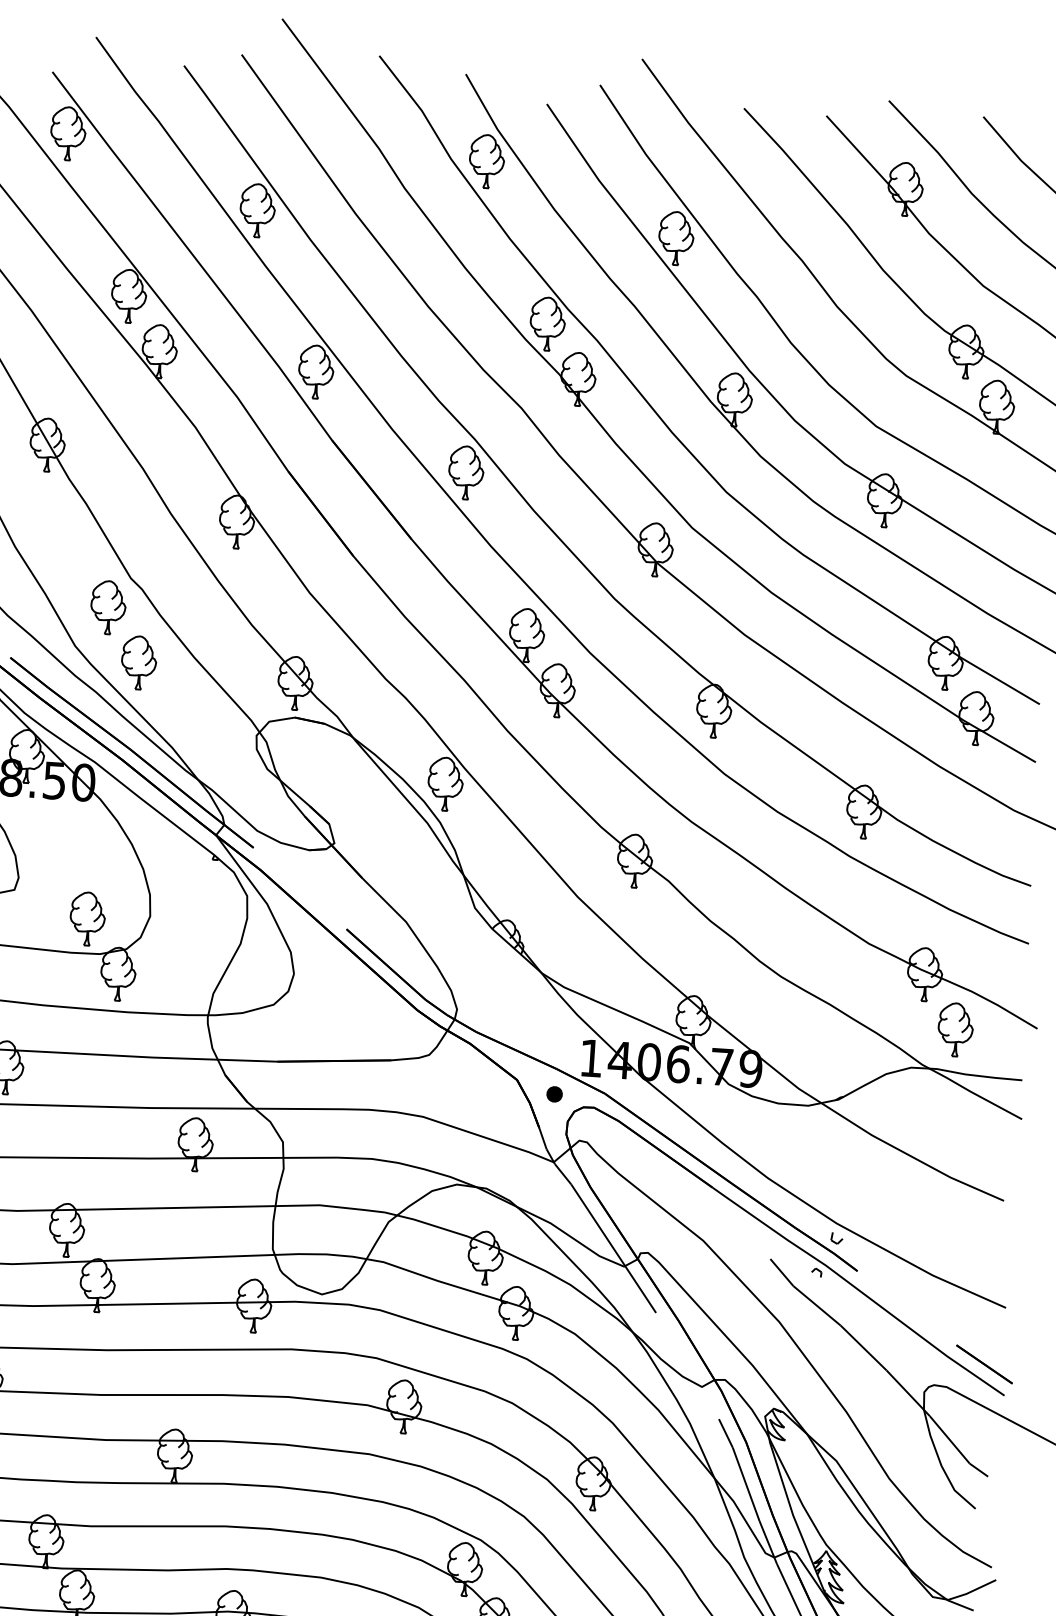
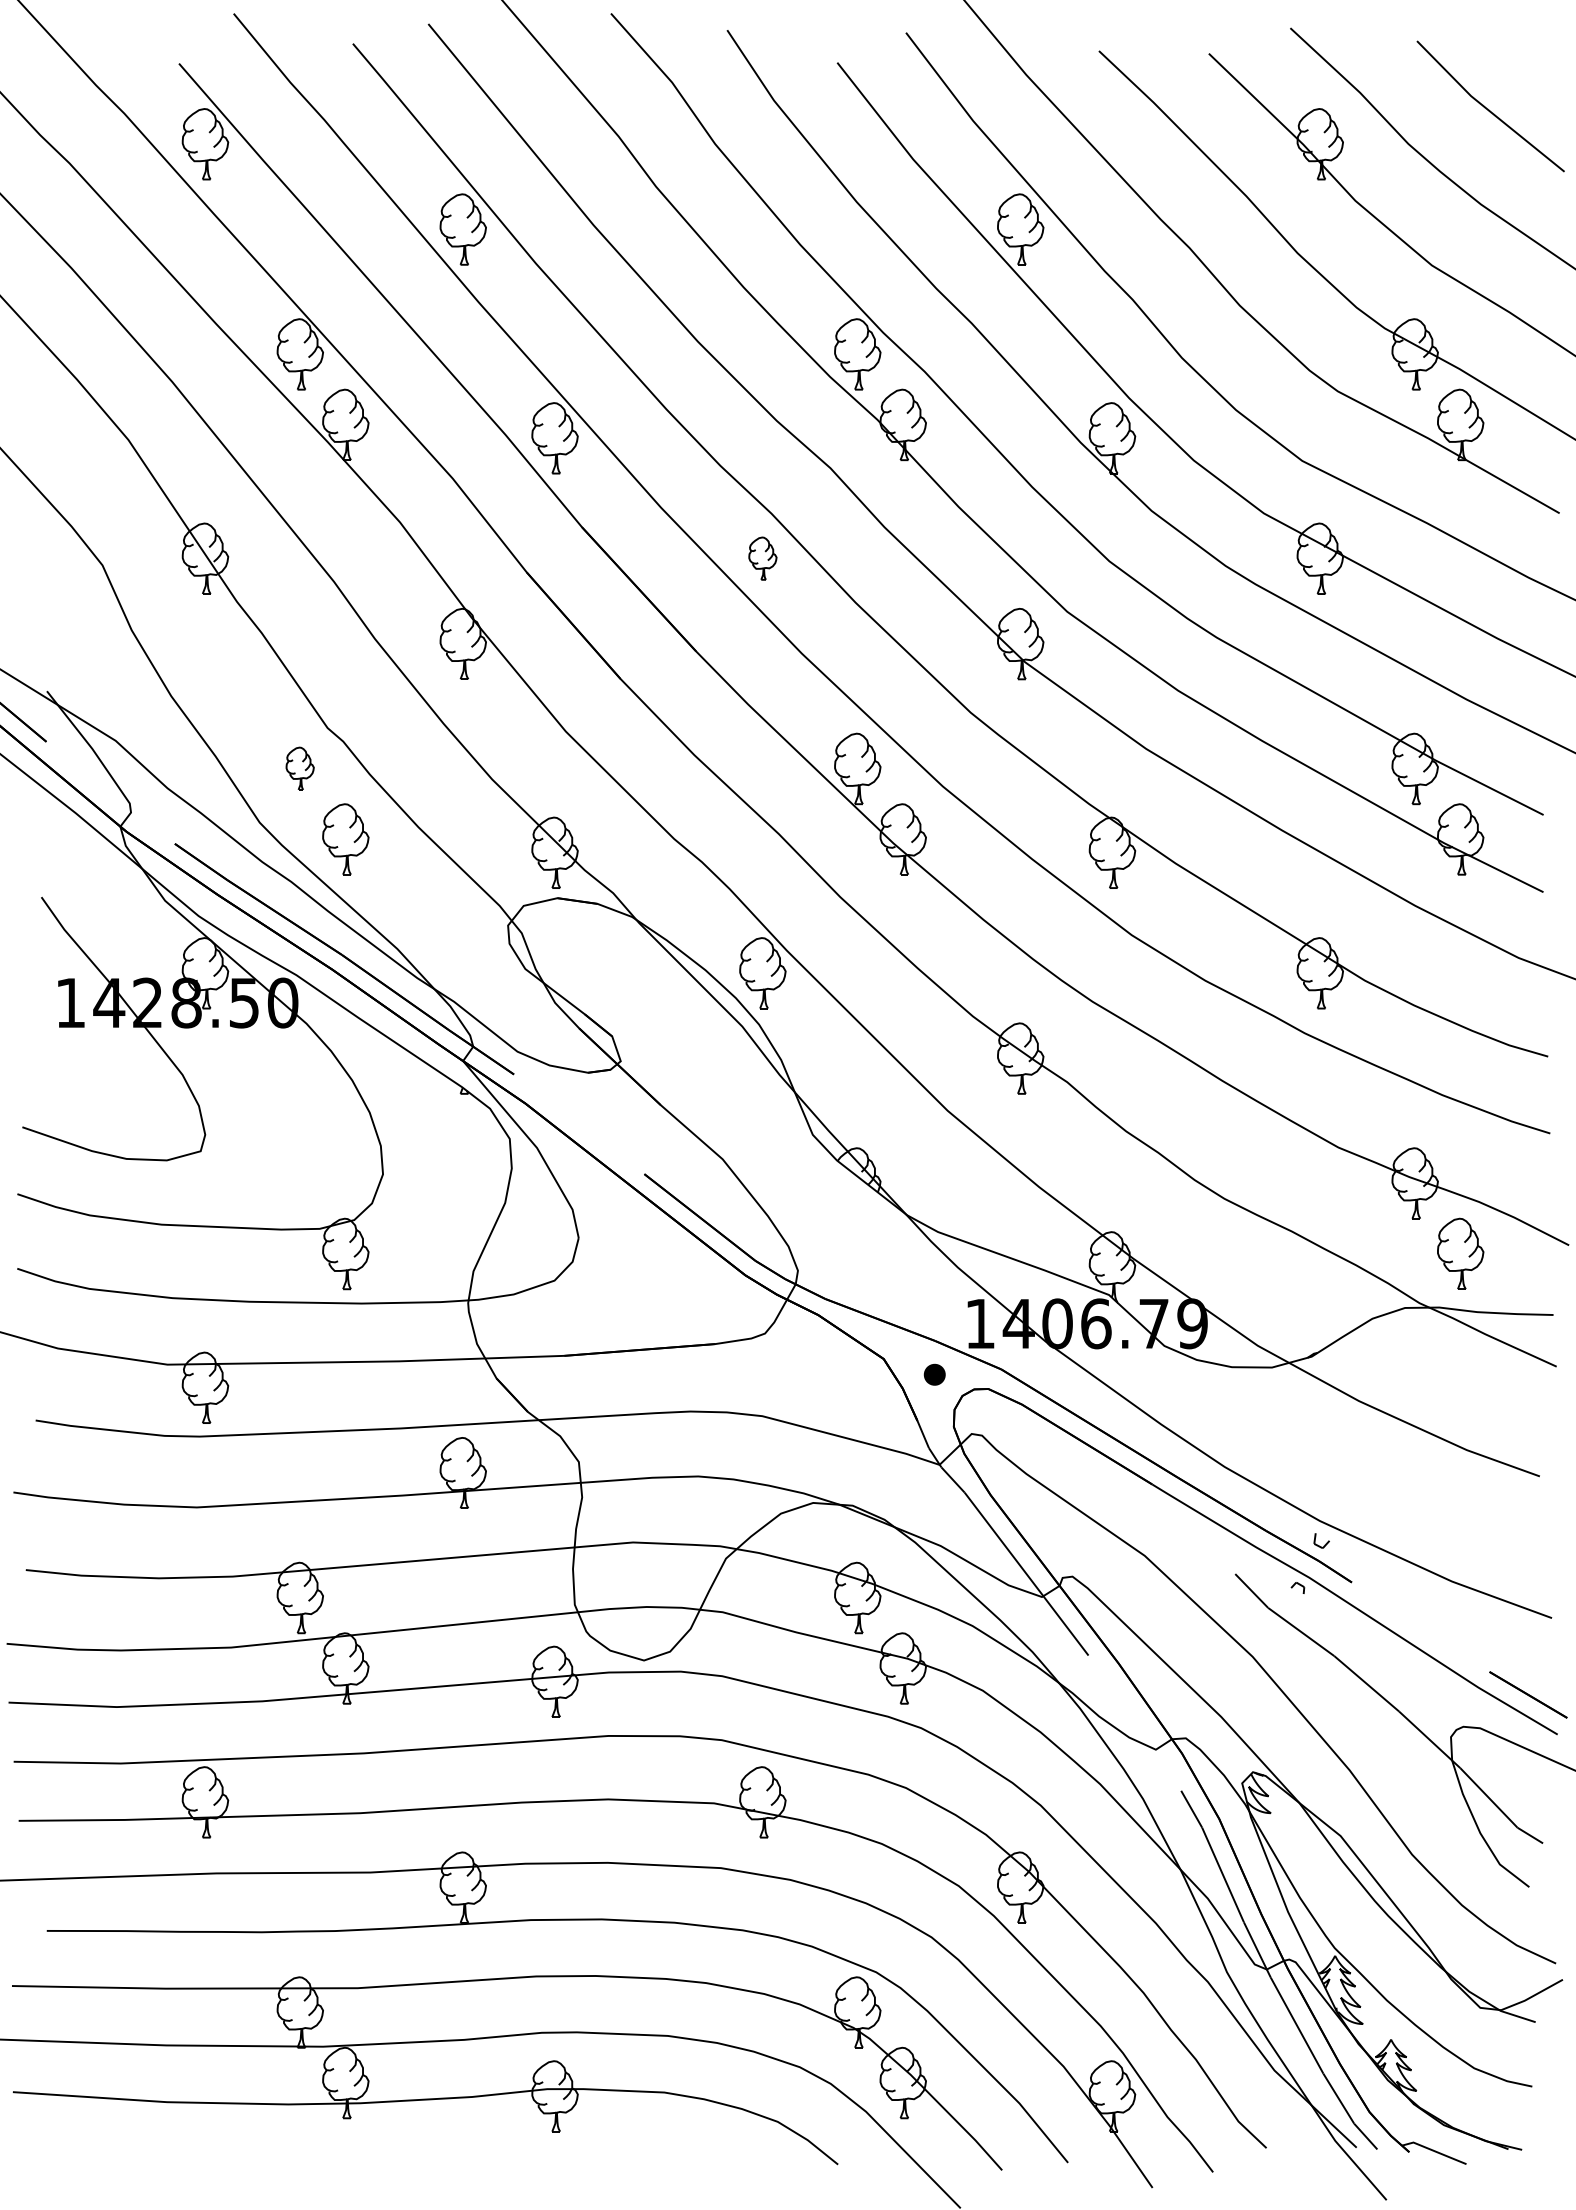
part: (486, 161) -> (762, 143), removed
part: (465, 472) -> (762, 558), size x0.6
part: (107, 607) -> (299, 768), size x0.6
part: (87, 919) -> (299, 1183), removed

